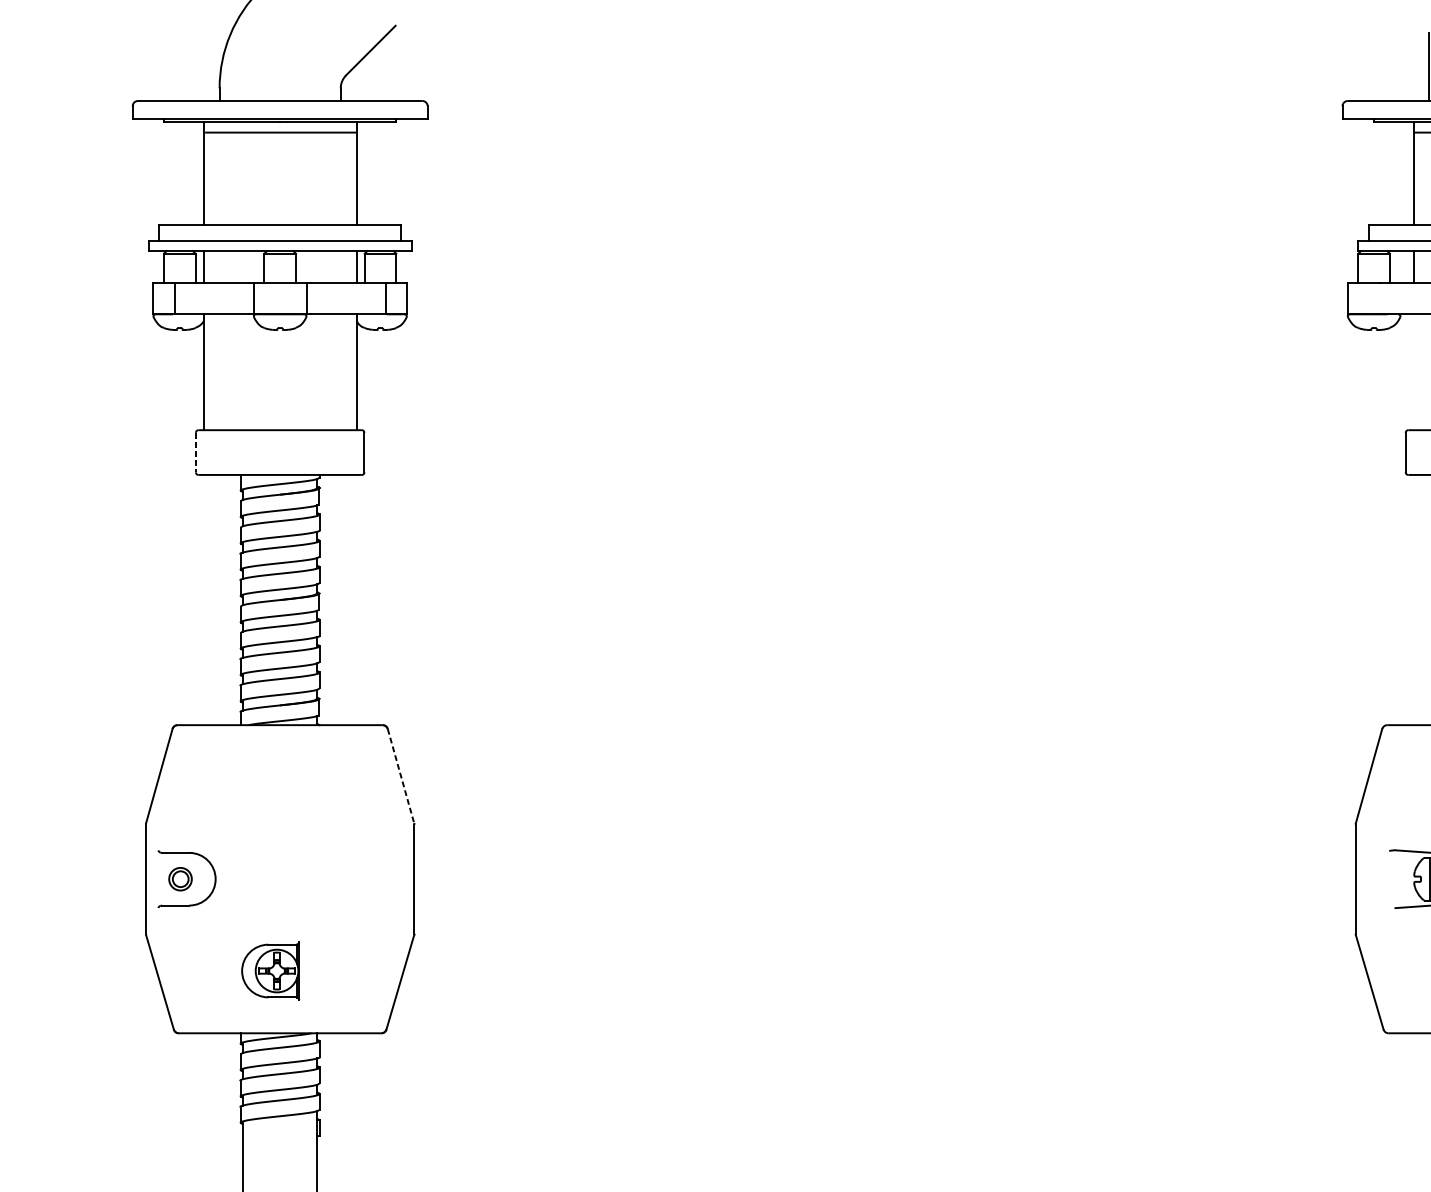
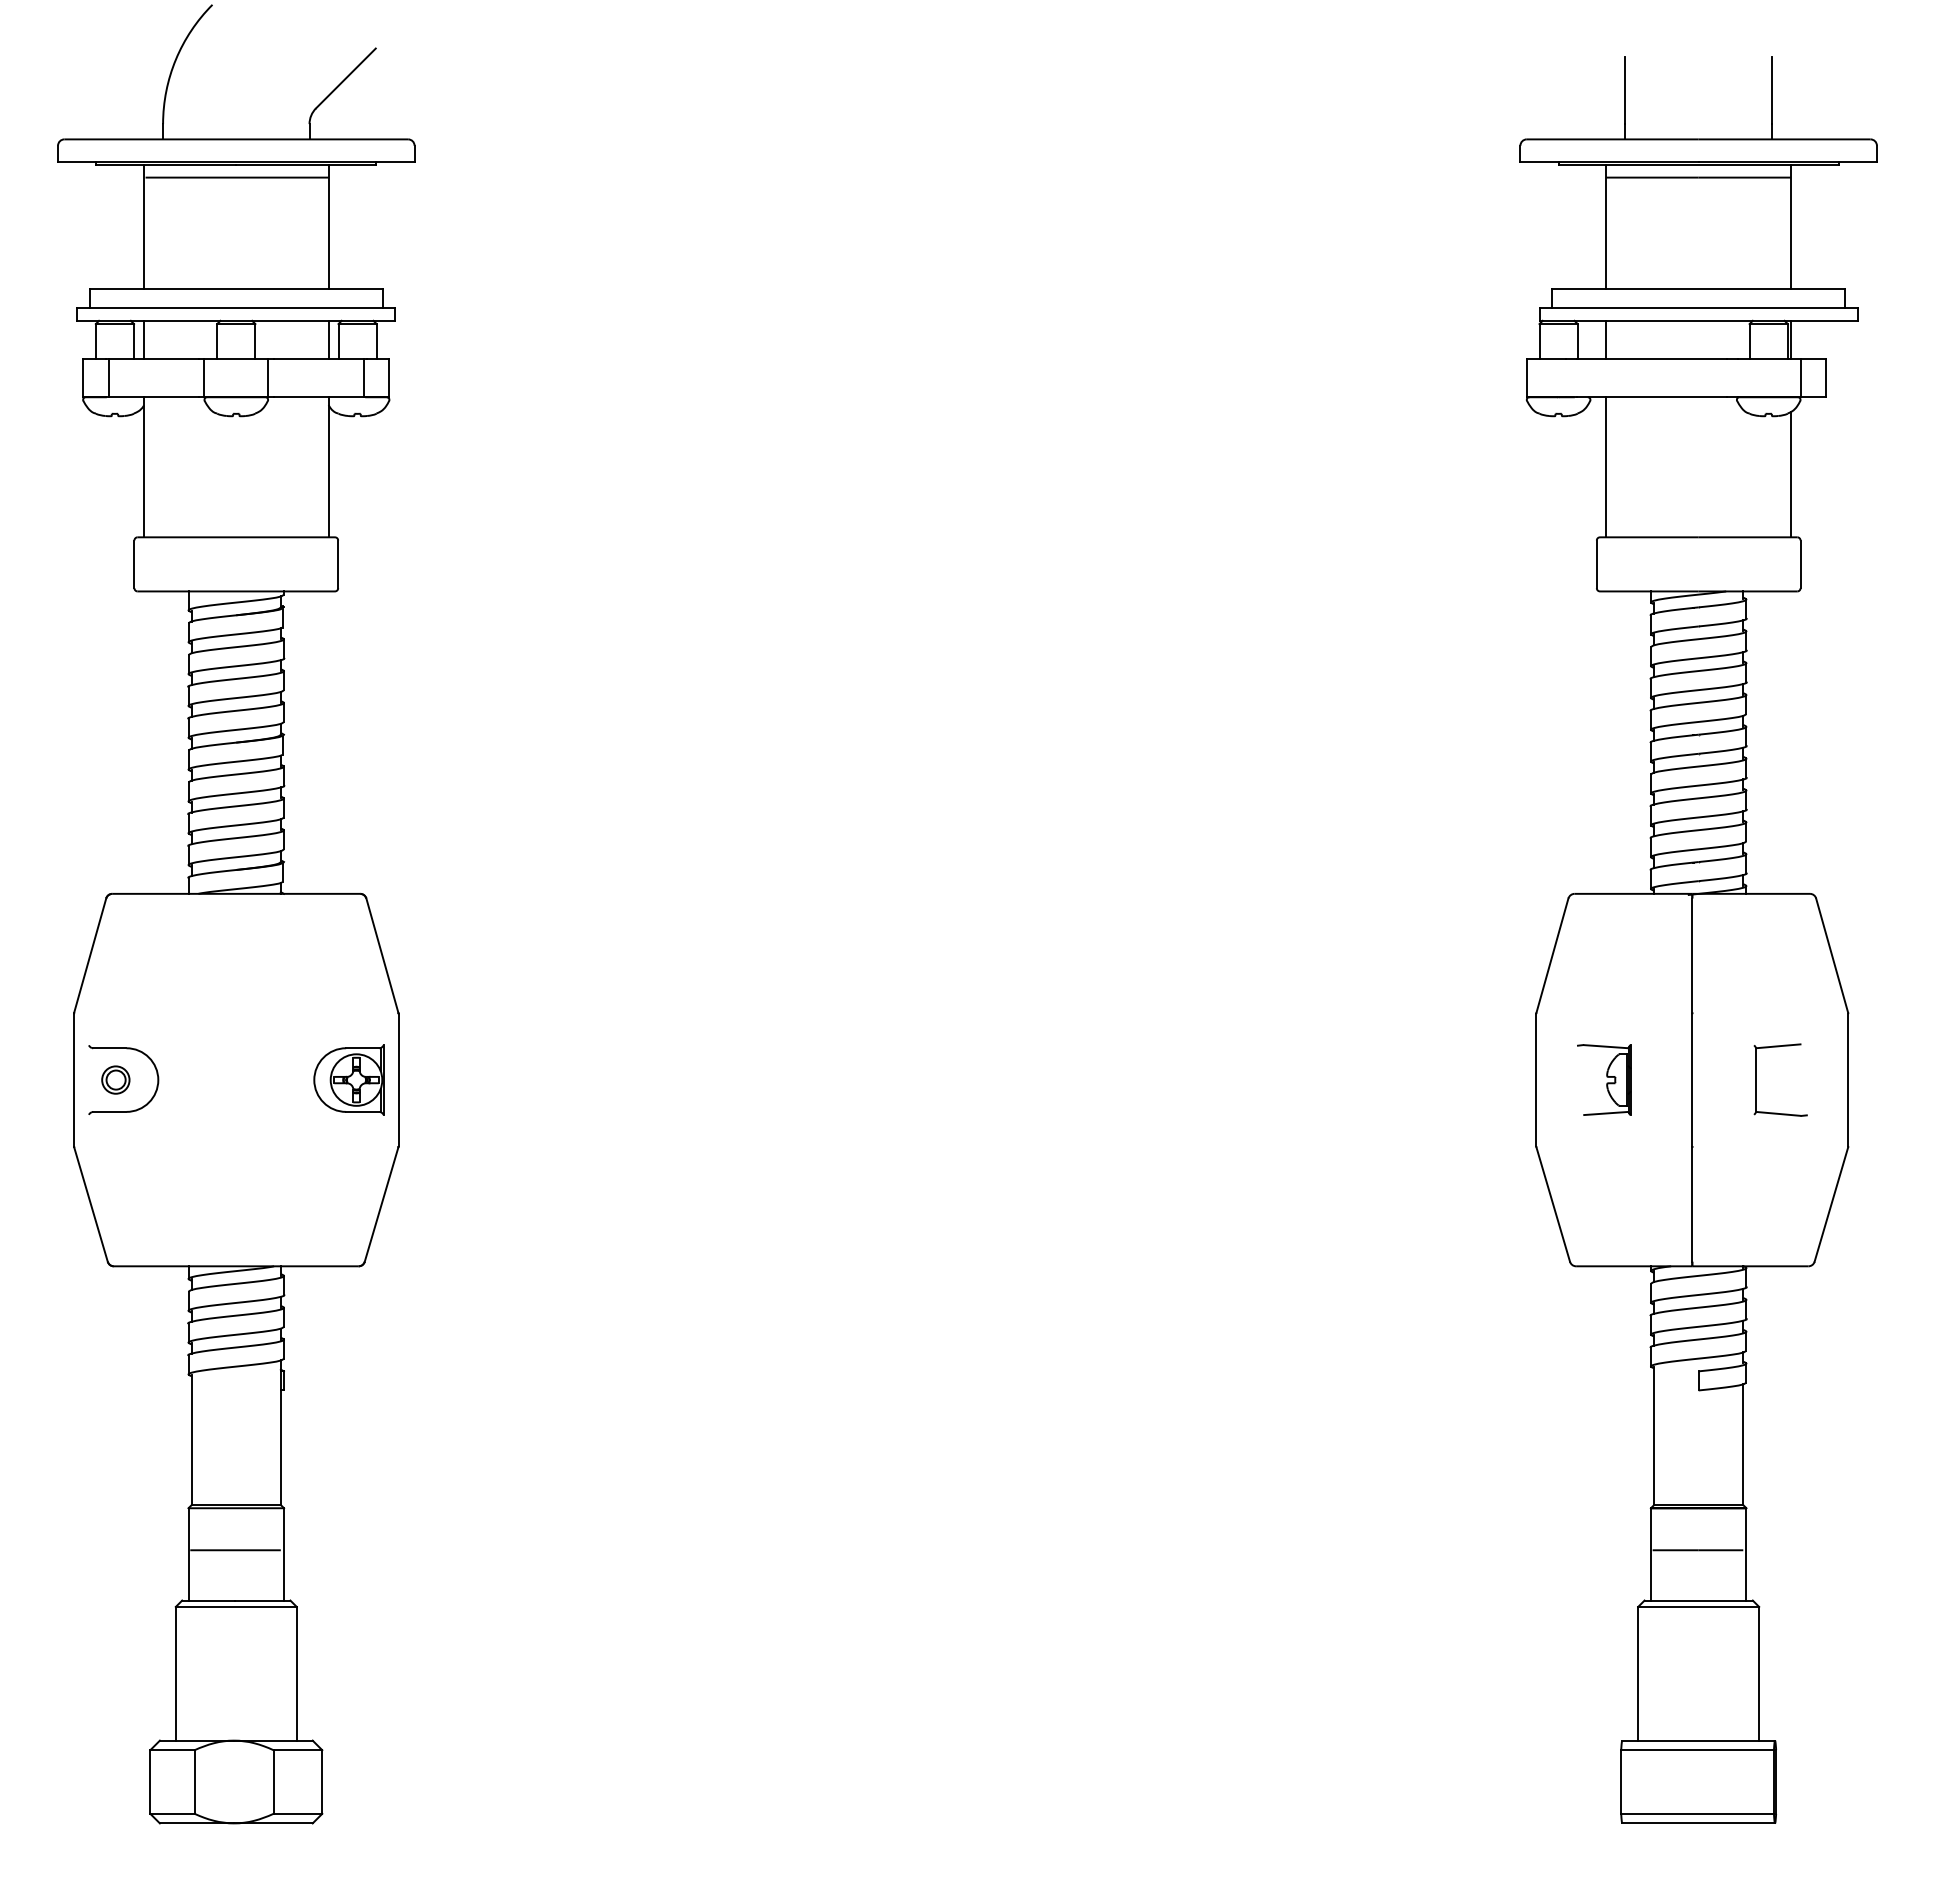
line: (1413, 372) -> (1606, 467), added
line: (195, 452) -> (134, 564), dashed -> solid
line: (401, 776) -> (382, 955), dashed -> solid
part: (270, 970) -> (348, 1079), moved

